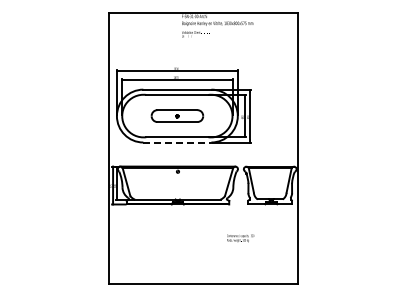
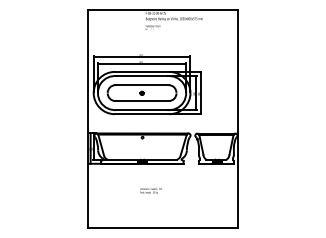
part: (177, 115) -> (142, 92), size x1.67
line: (177, 142) -> (142, 114), dashed -> solid
text: (240, 238) -> (150, 191), moved

